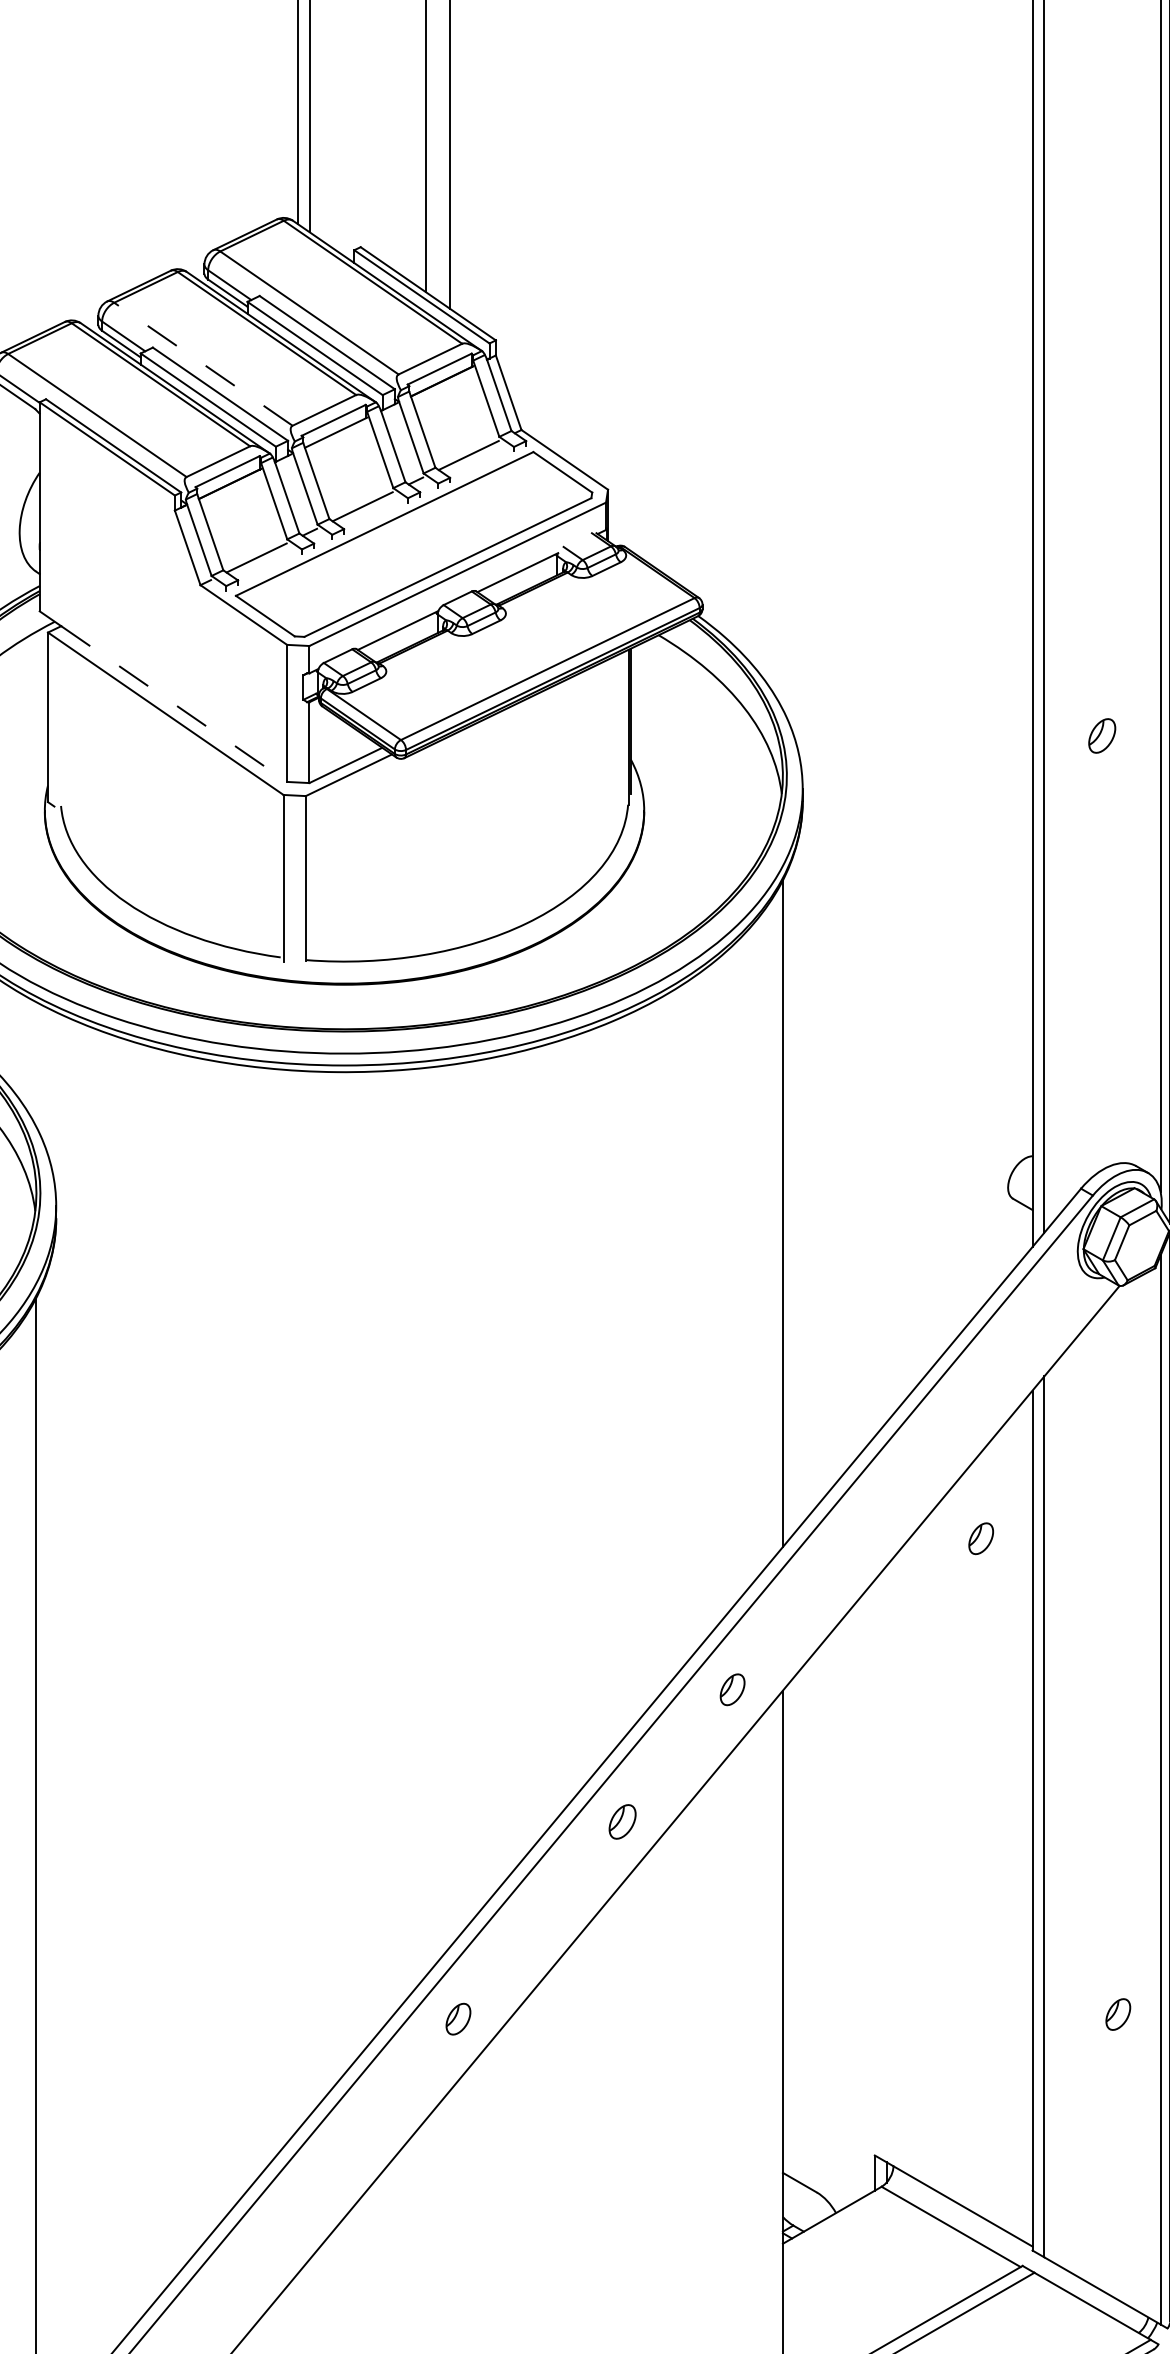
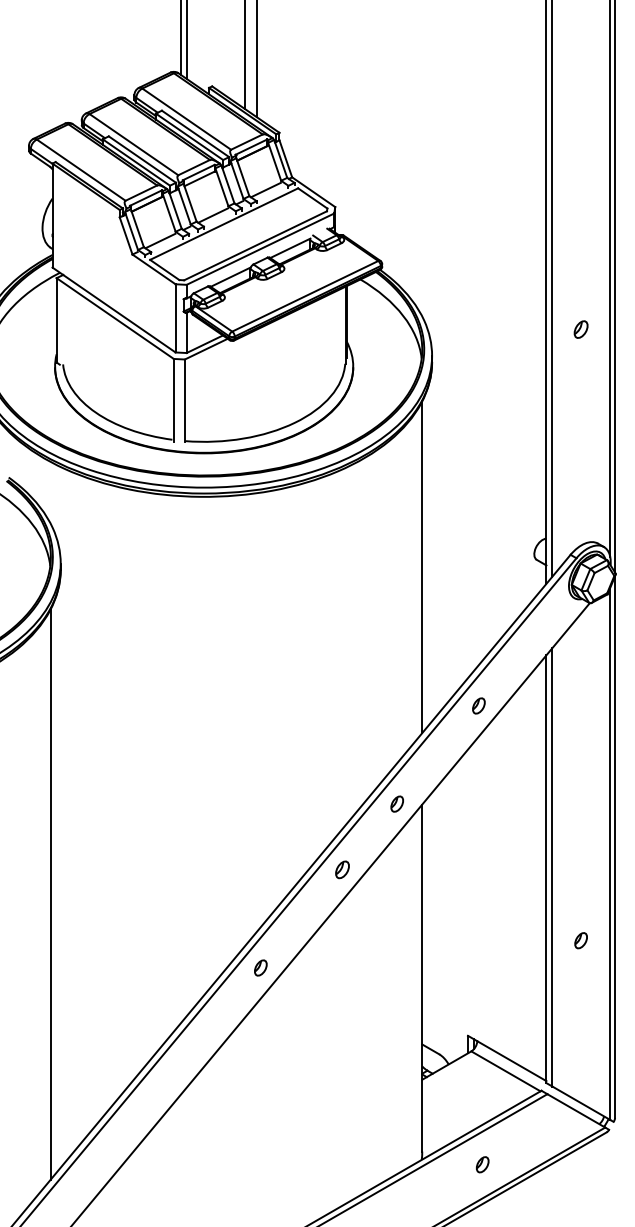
line: (202, 363) -> (133, 144), dashed -> solid
line: (174, 705) -> (119, 314), dashed -> solid
part: (980, 1537) -> (478, 705), moved
part: (1117, 2014) -> (580, 940), moved

